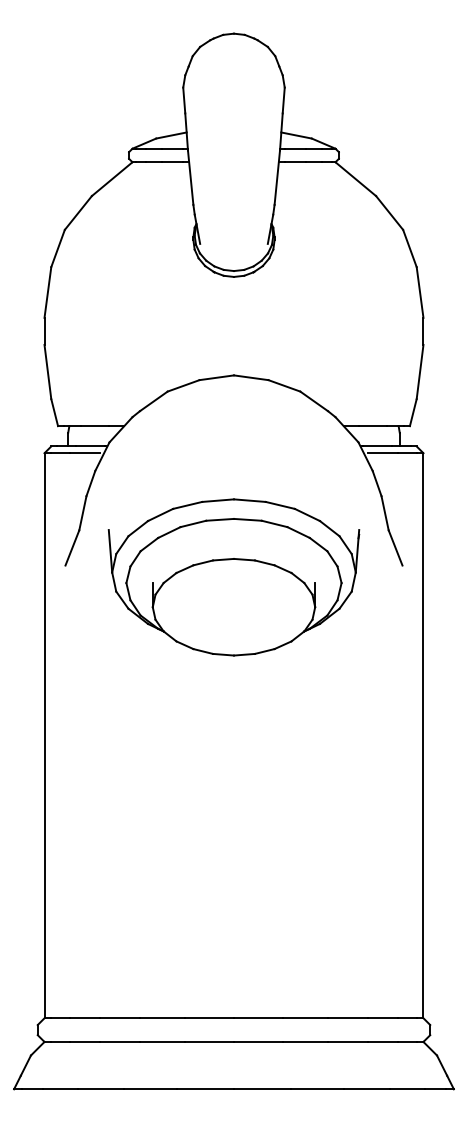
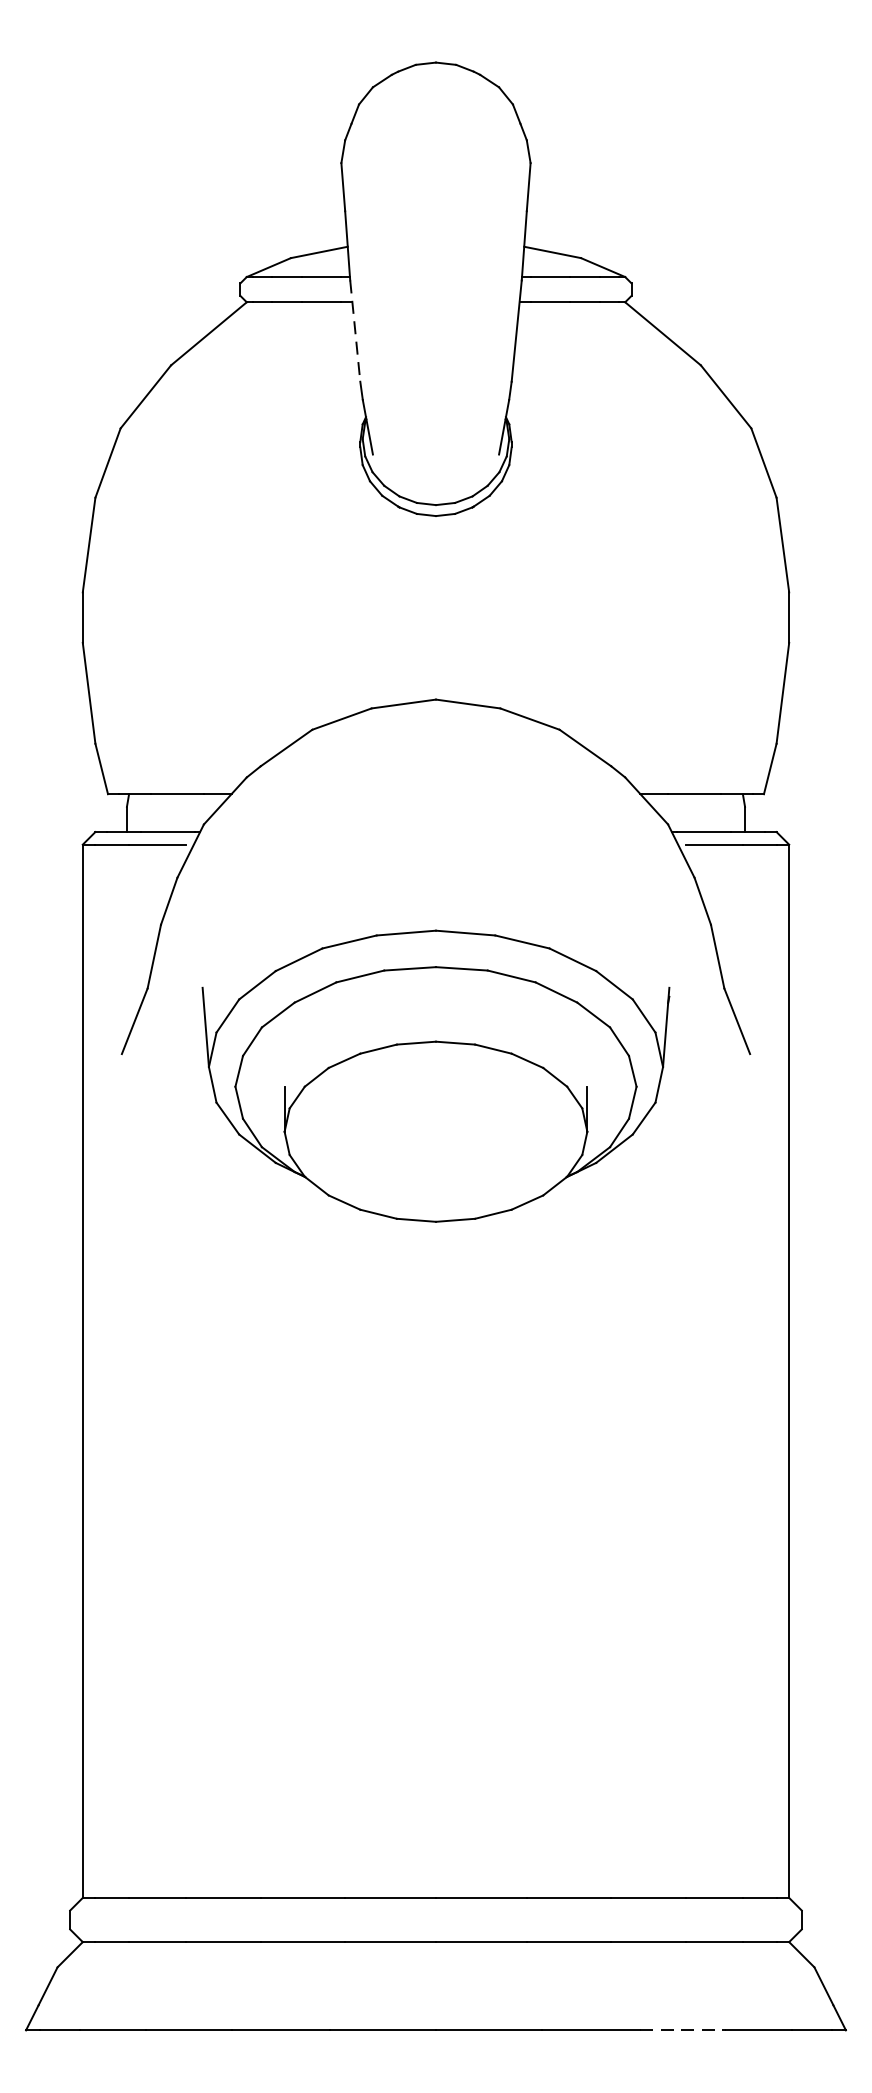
line: (190, 178) -> (354, 332), solid -> dashed
line: (367, 1089) -> (684, 2030), solid -> dashed

